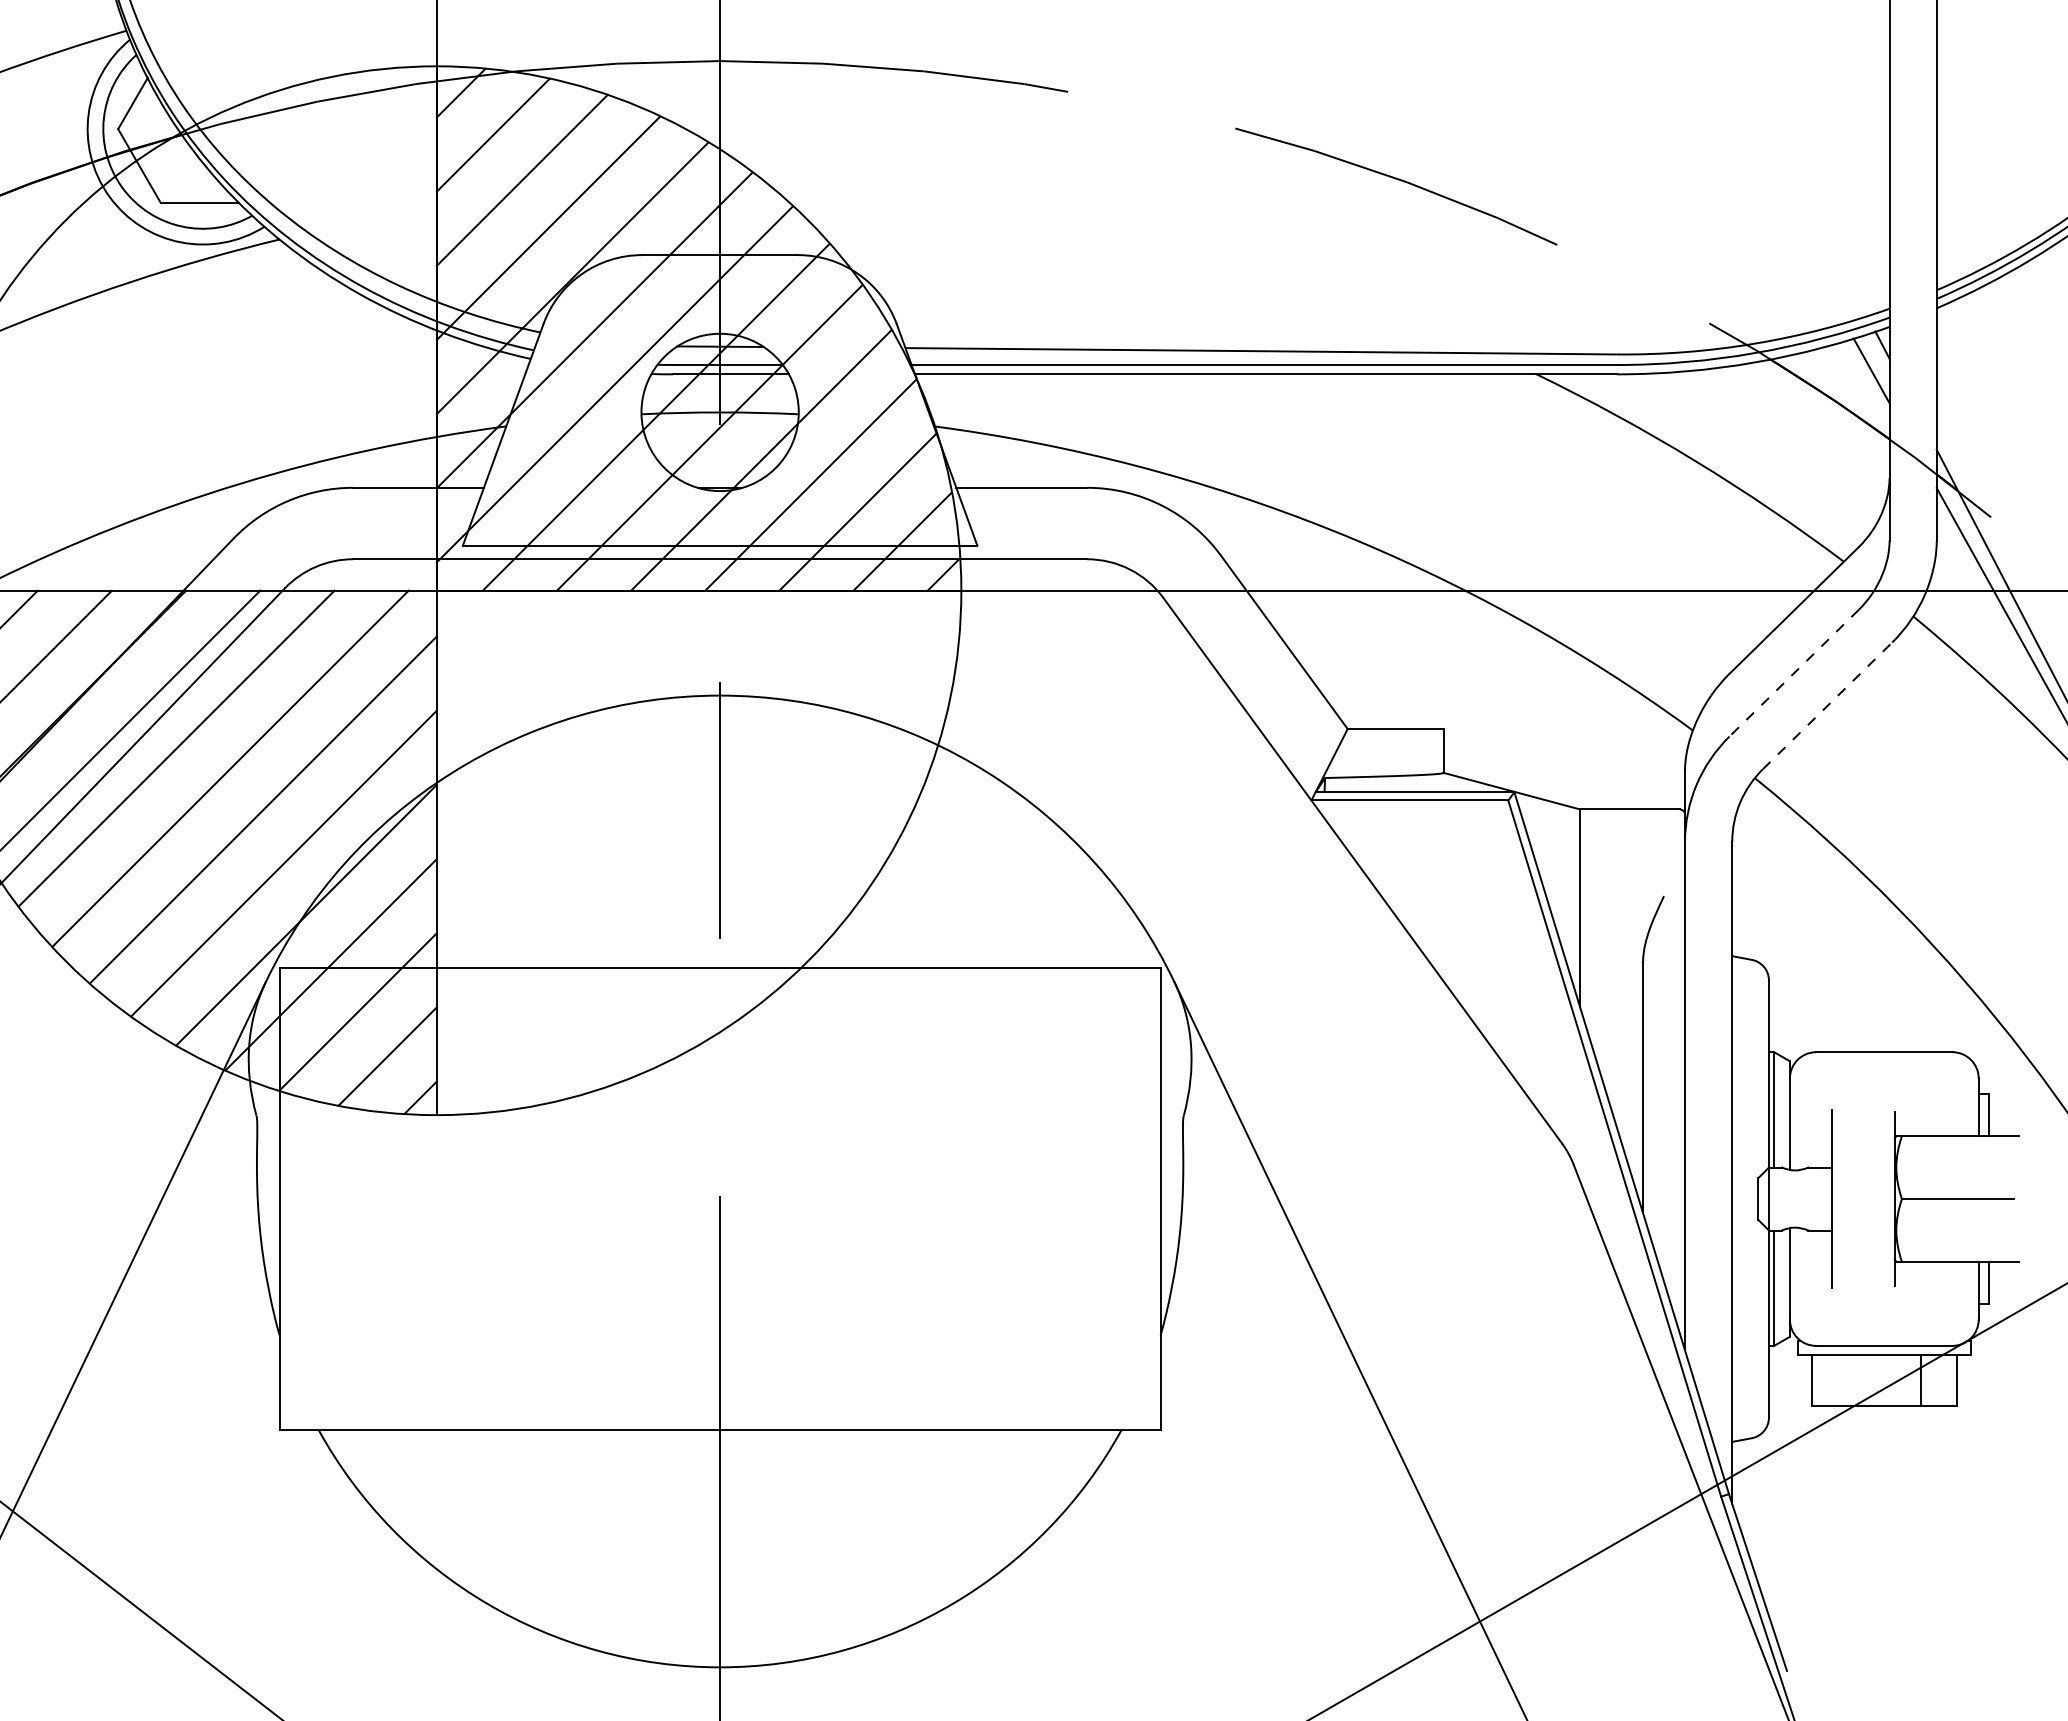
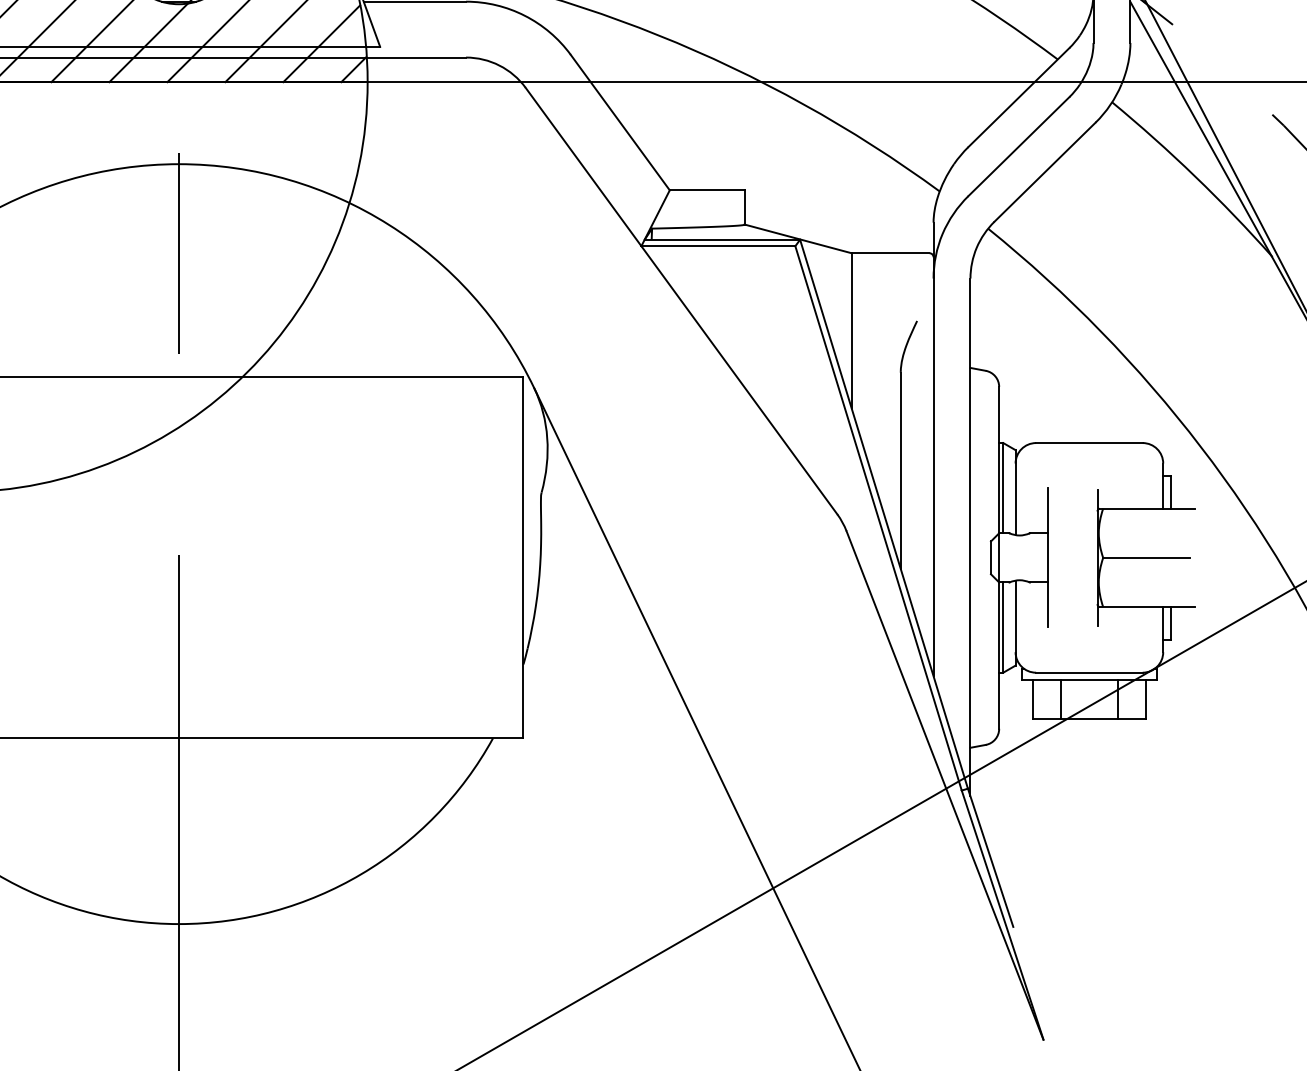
line: (1793, 673) -> (1018, 146), dashed -> solid
line: (1827, 705) -> (1044, 171), dashed -> solid
line: (1847, 1380) -> (1060, 699), added

